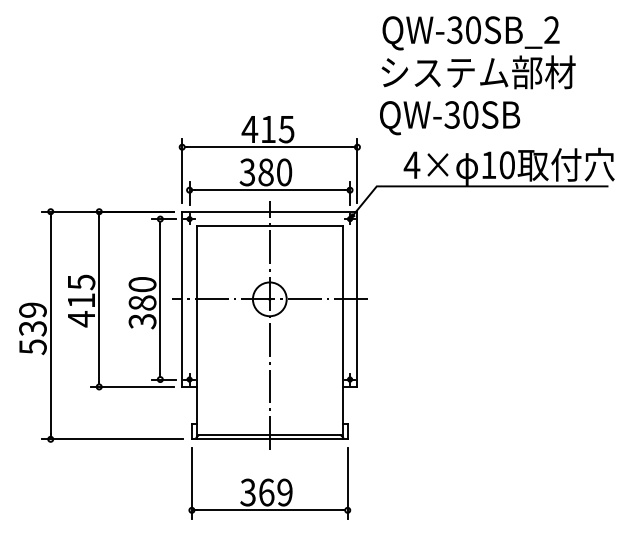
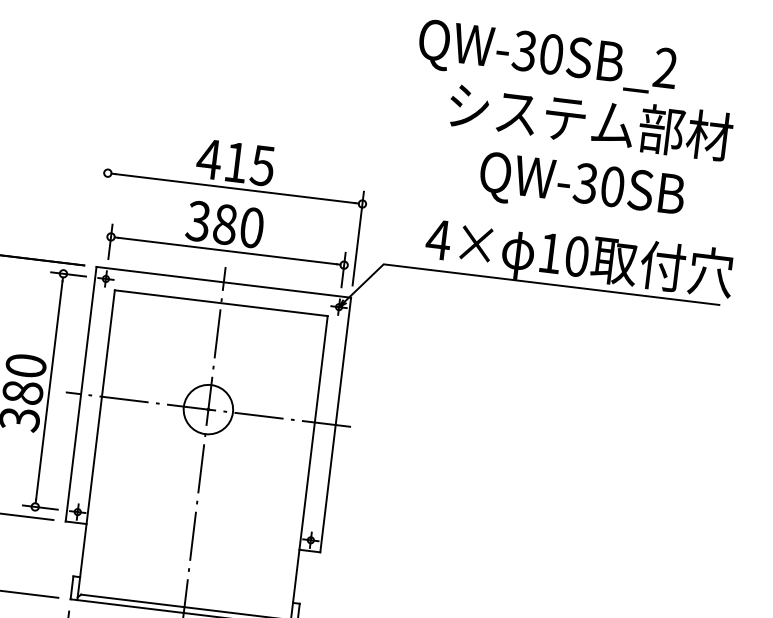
text: (478, 72) -> (590, 121), moved
text: (450, 118) -> (582, 188), moved
line: (182, 170) -> (104, 207), removed

